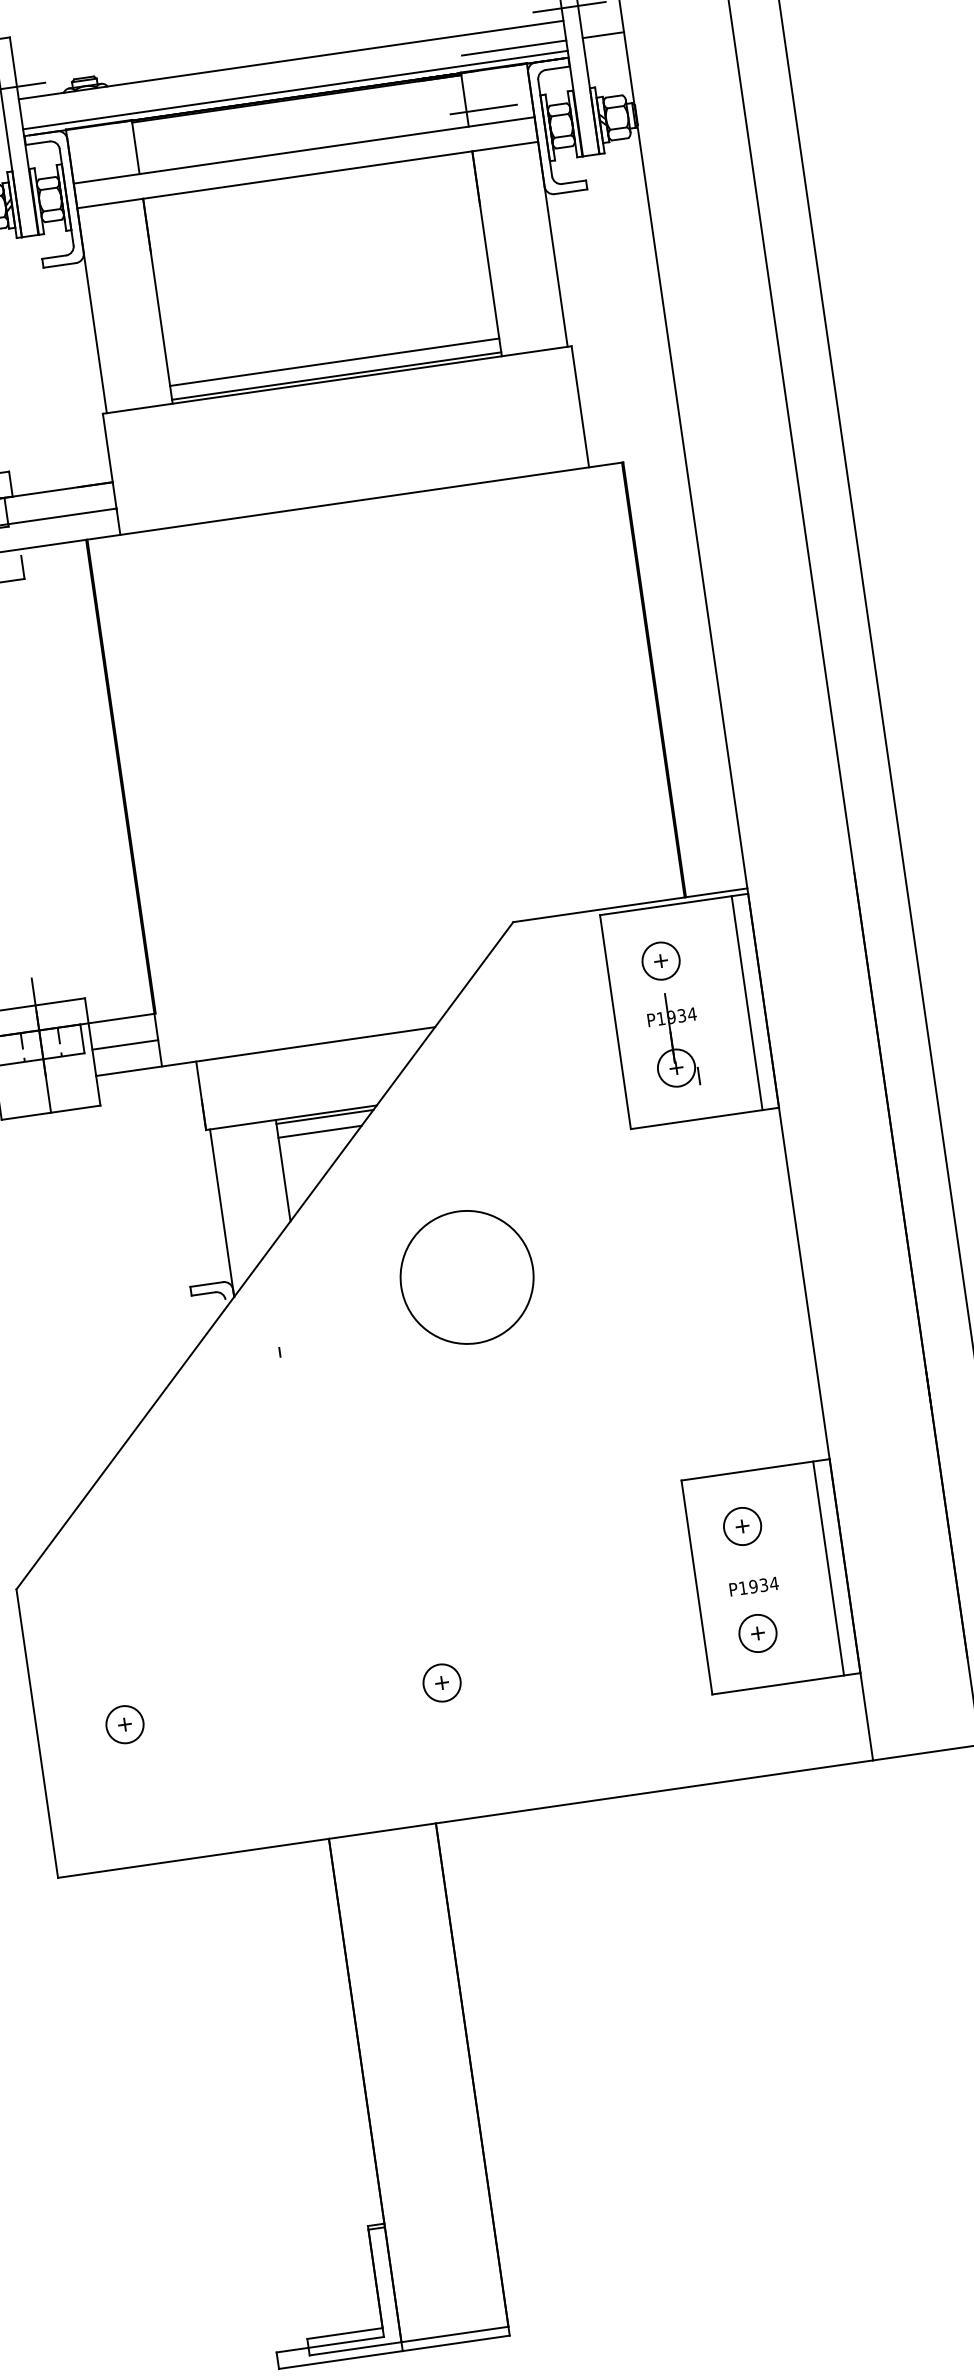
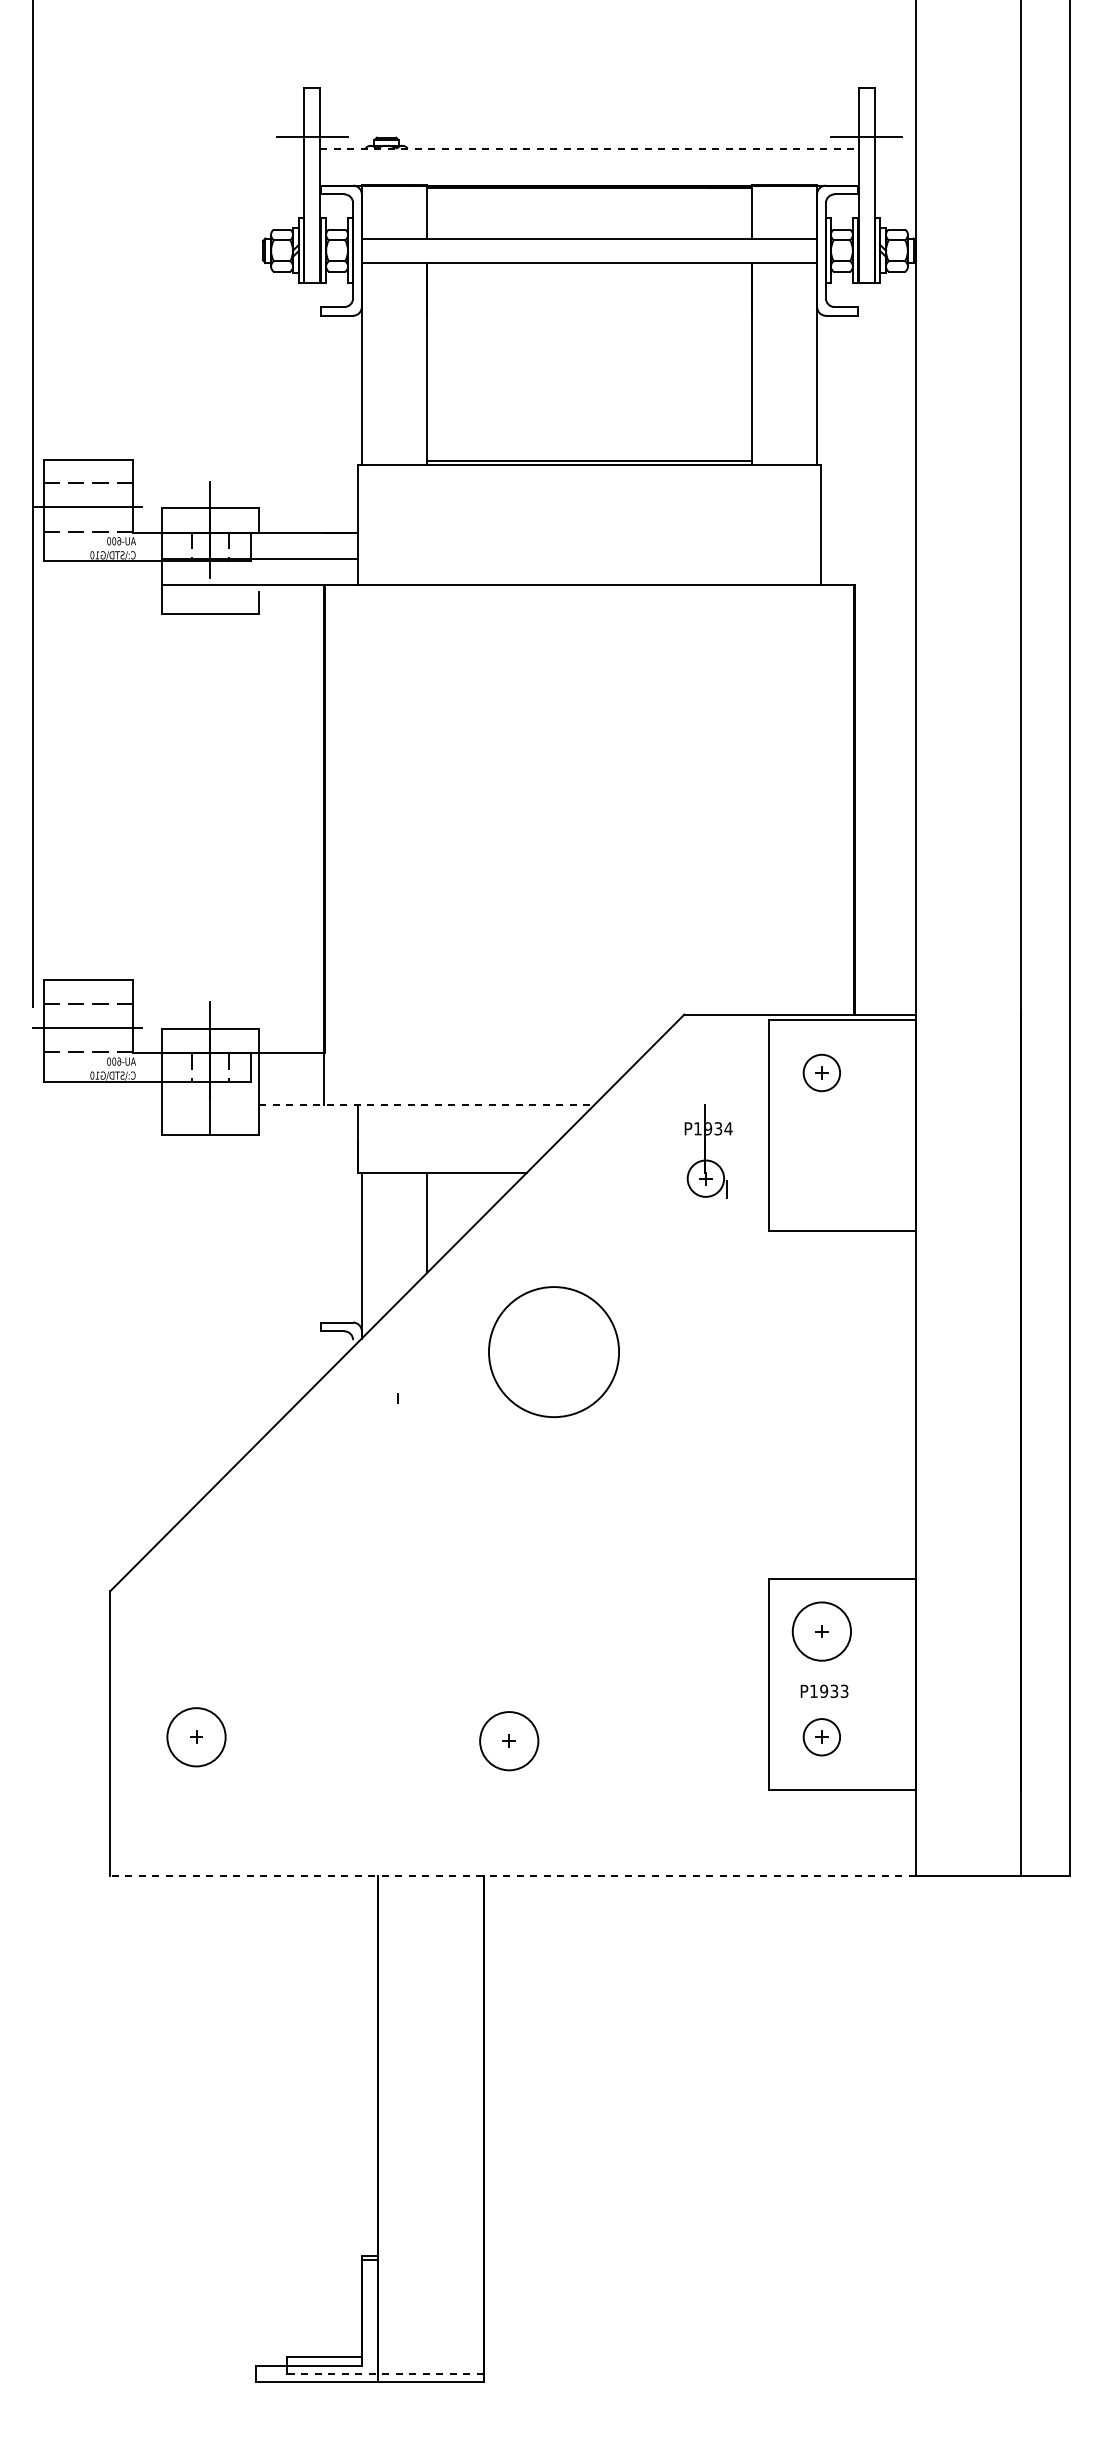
line: (602, 35) -> (894, 168), removed
line: (513, 47) -> (806, 168), removed
line: (291, 60) -> (589, 149), solid -> dashed
line: (295, 89) -> (589, 178), removed
line: (483, 110) -> (768, 224), removed
line: (334, 361) -> (589, 447), removed
line: (747, 1002) -> (899, 1125), removed
part: (675, 1040) -> (708, 1151), moved
line: (125, 1045) -> (291, 1079), removed
line: (266, 1051) -> (427, 1105), solid -> dashed
line: (324, 1116) -> (474, 1176), removed
line: (319, 1131) -> (467, 1190), removed
circle: (466, 1276) -> (553, 1351), moved
circle: (742, 1526) -> (821, 1631), size x1.6
line: (828, 1567) -> (899, 1683), removed
text: (774, 1583) -> (844, 1691), P1934 -> P1933
circle: (442, 1682) -> (509, 1740), size x1.6
circle: (125, 1724) -> (196, 1737), size x1.6
line: (465, 1819) -> (512, 1876), solid -> dashed
line: (409, 2341) -> (385, 2373), solid -> dashed

